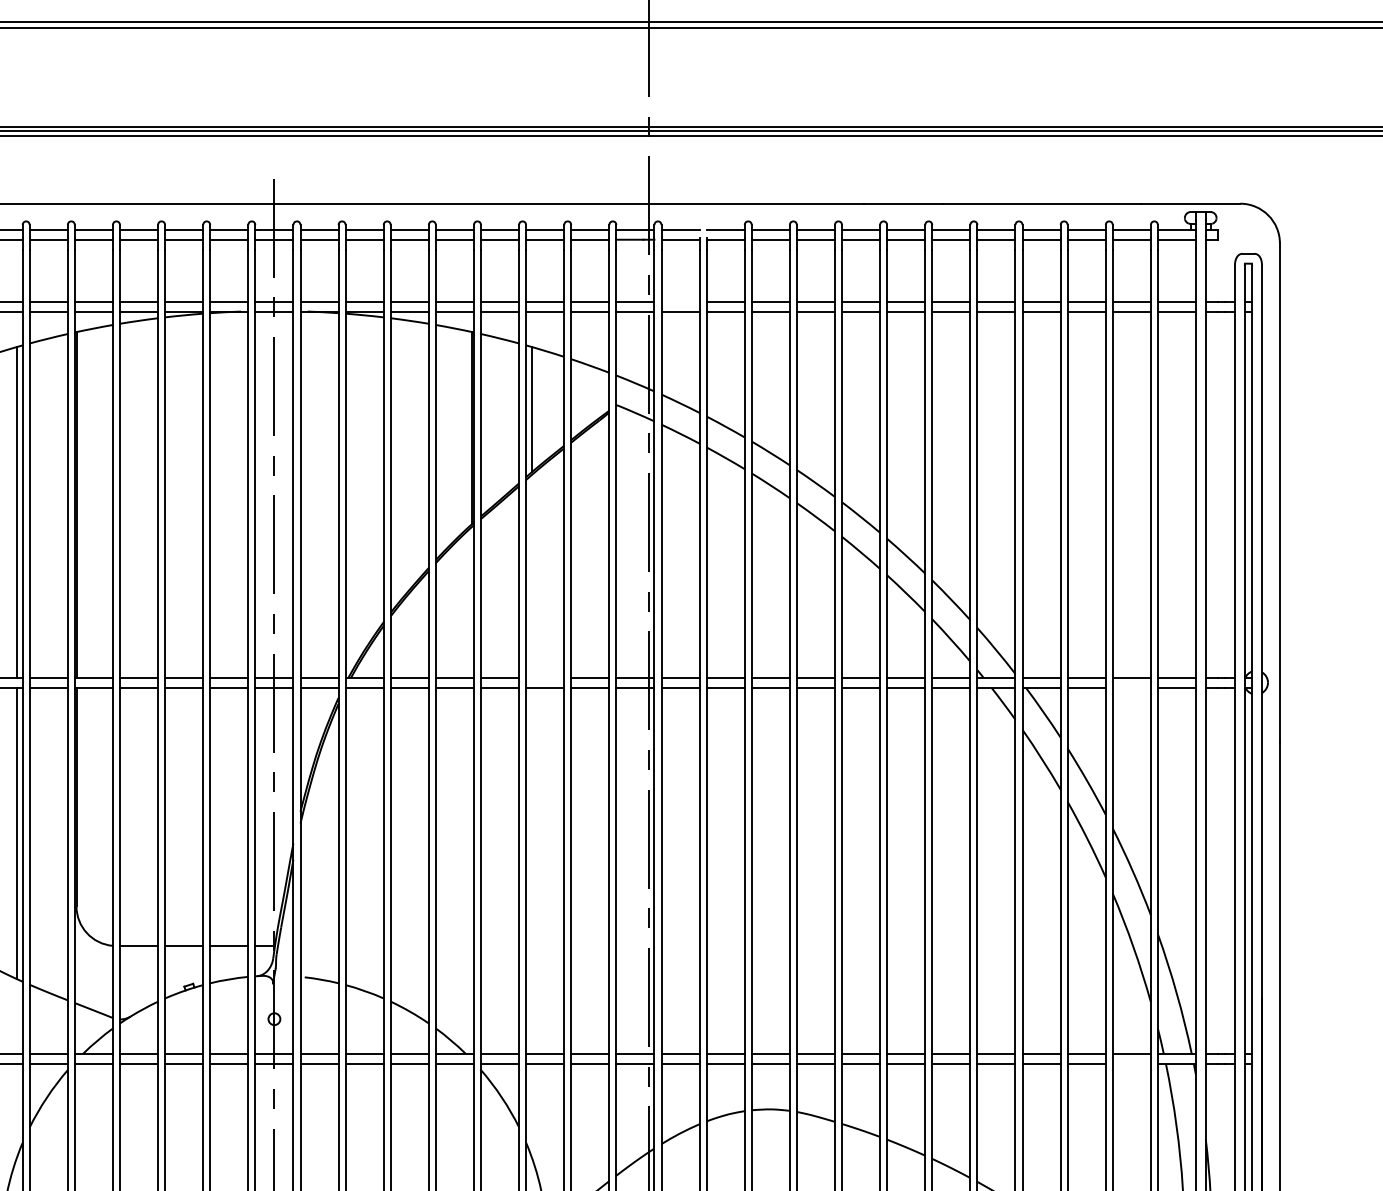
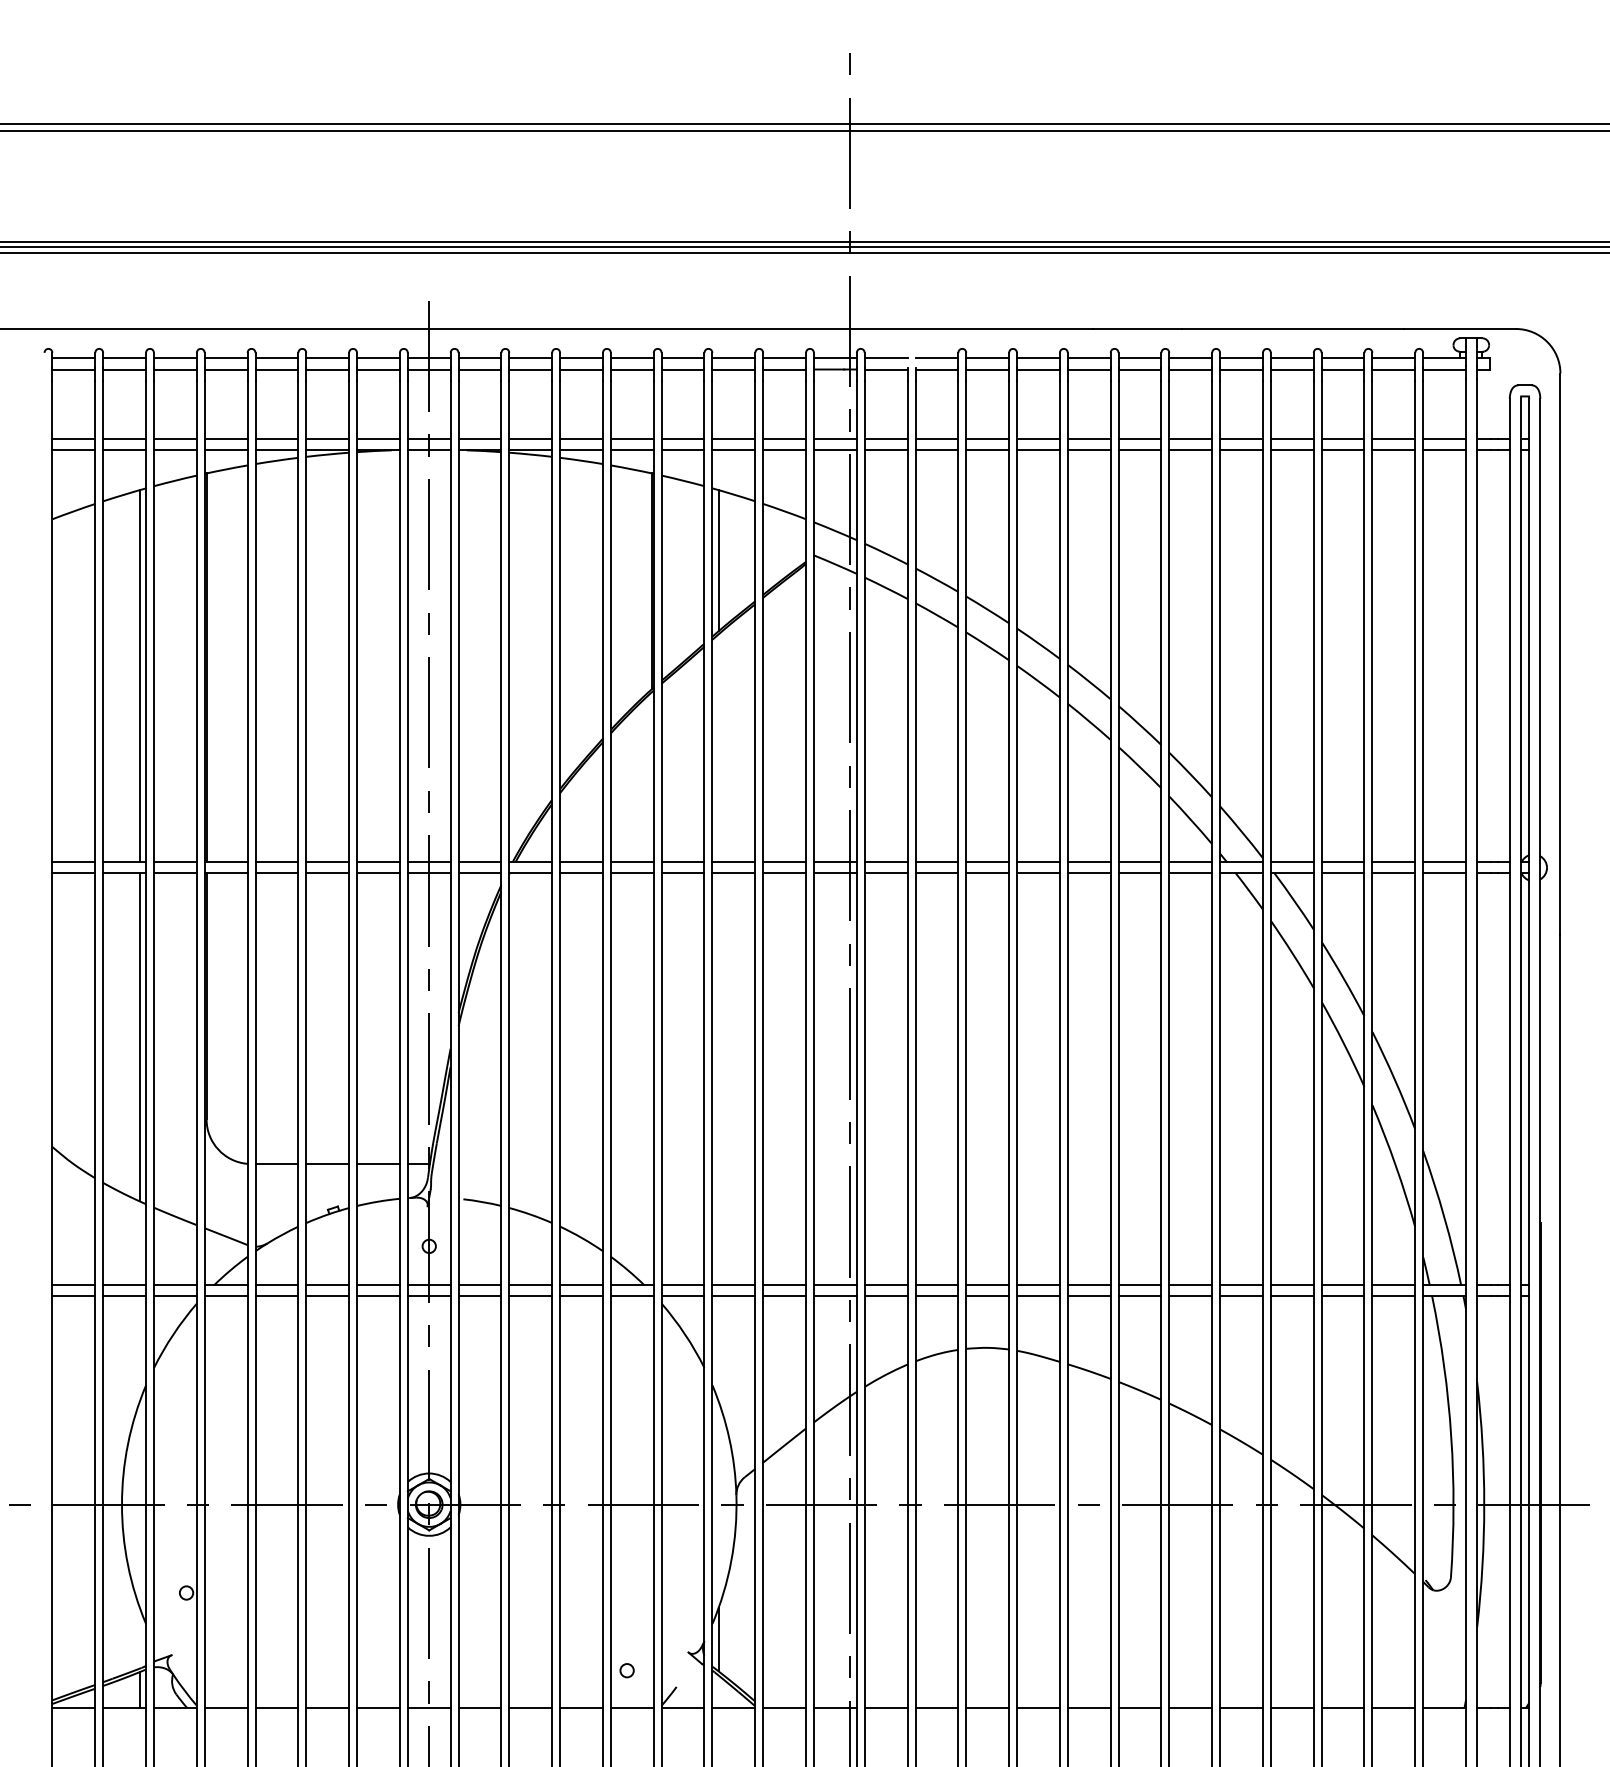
line: (679, 301) -> (885, 439), added
line: (544, 677) -> (733, 862), added
line: (1131, 687) -> (1393, 873), added
line: (1131, 1063) -> (1393, 1296), added

